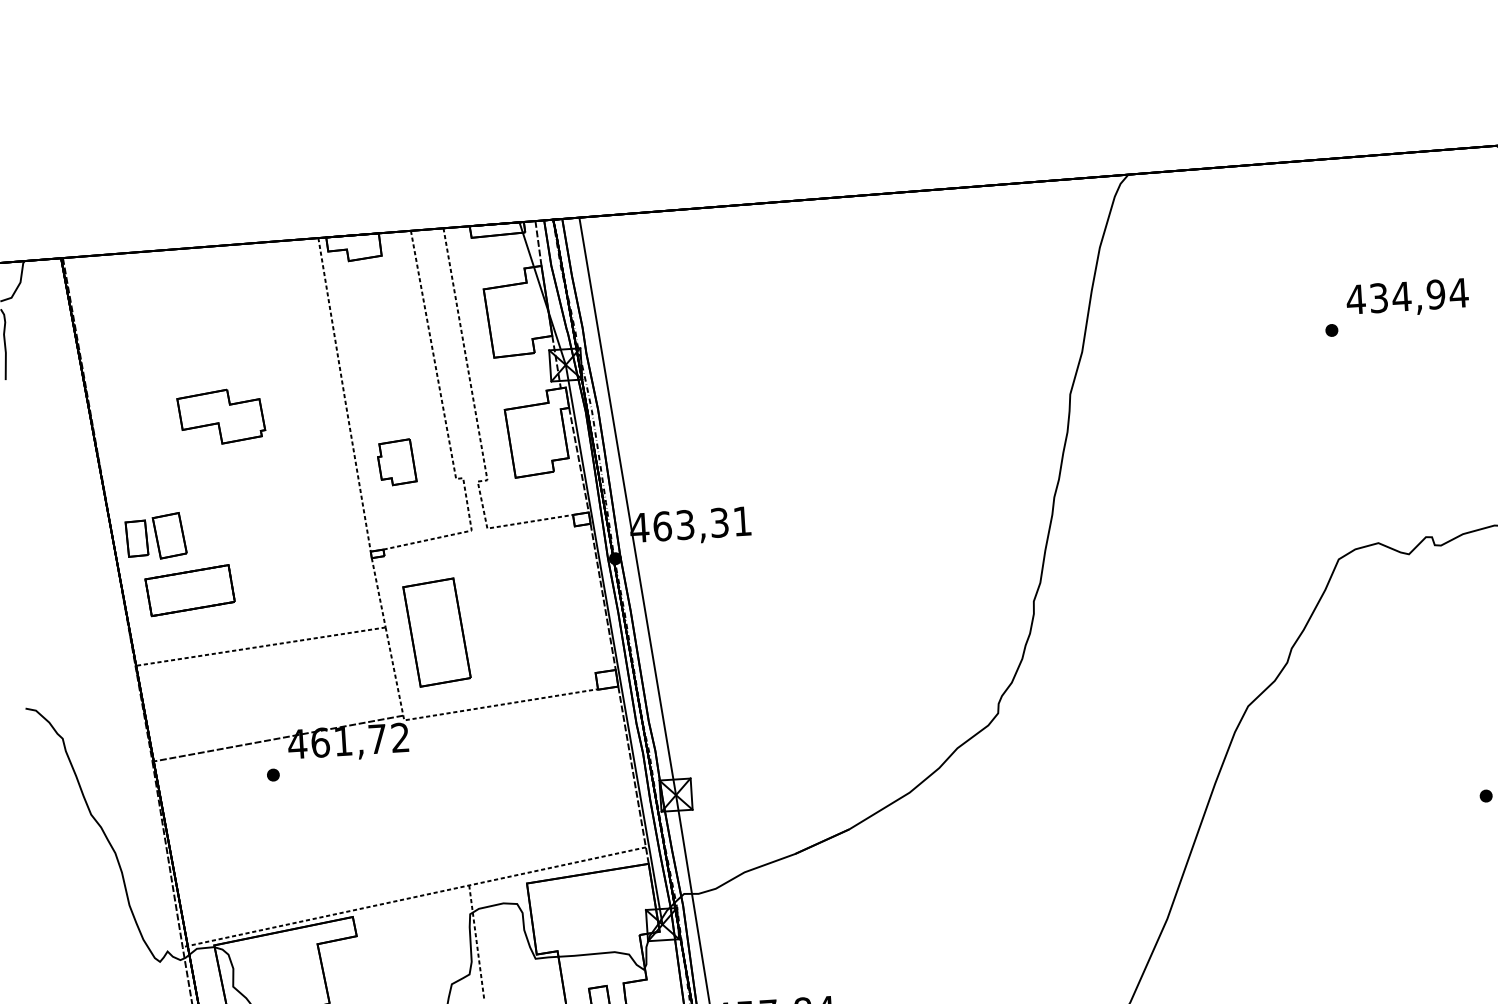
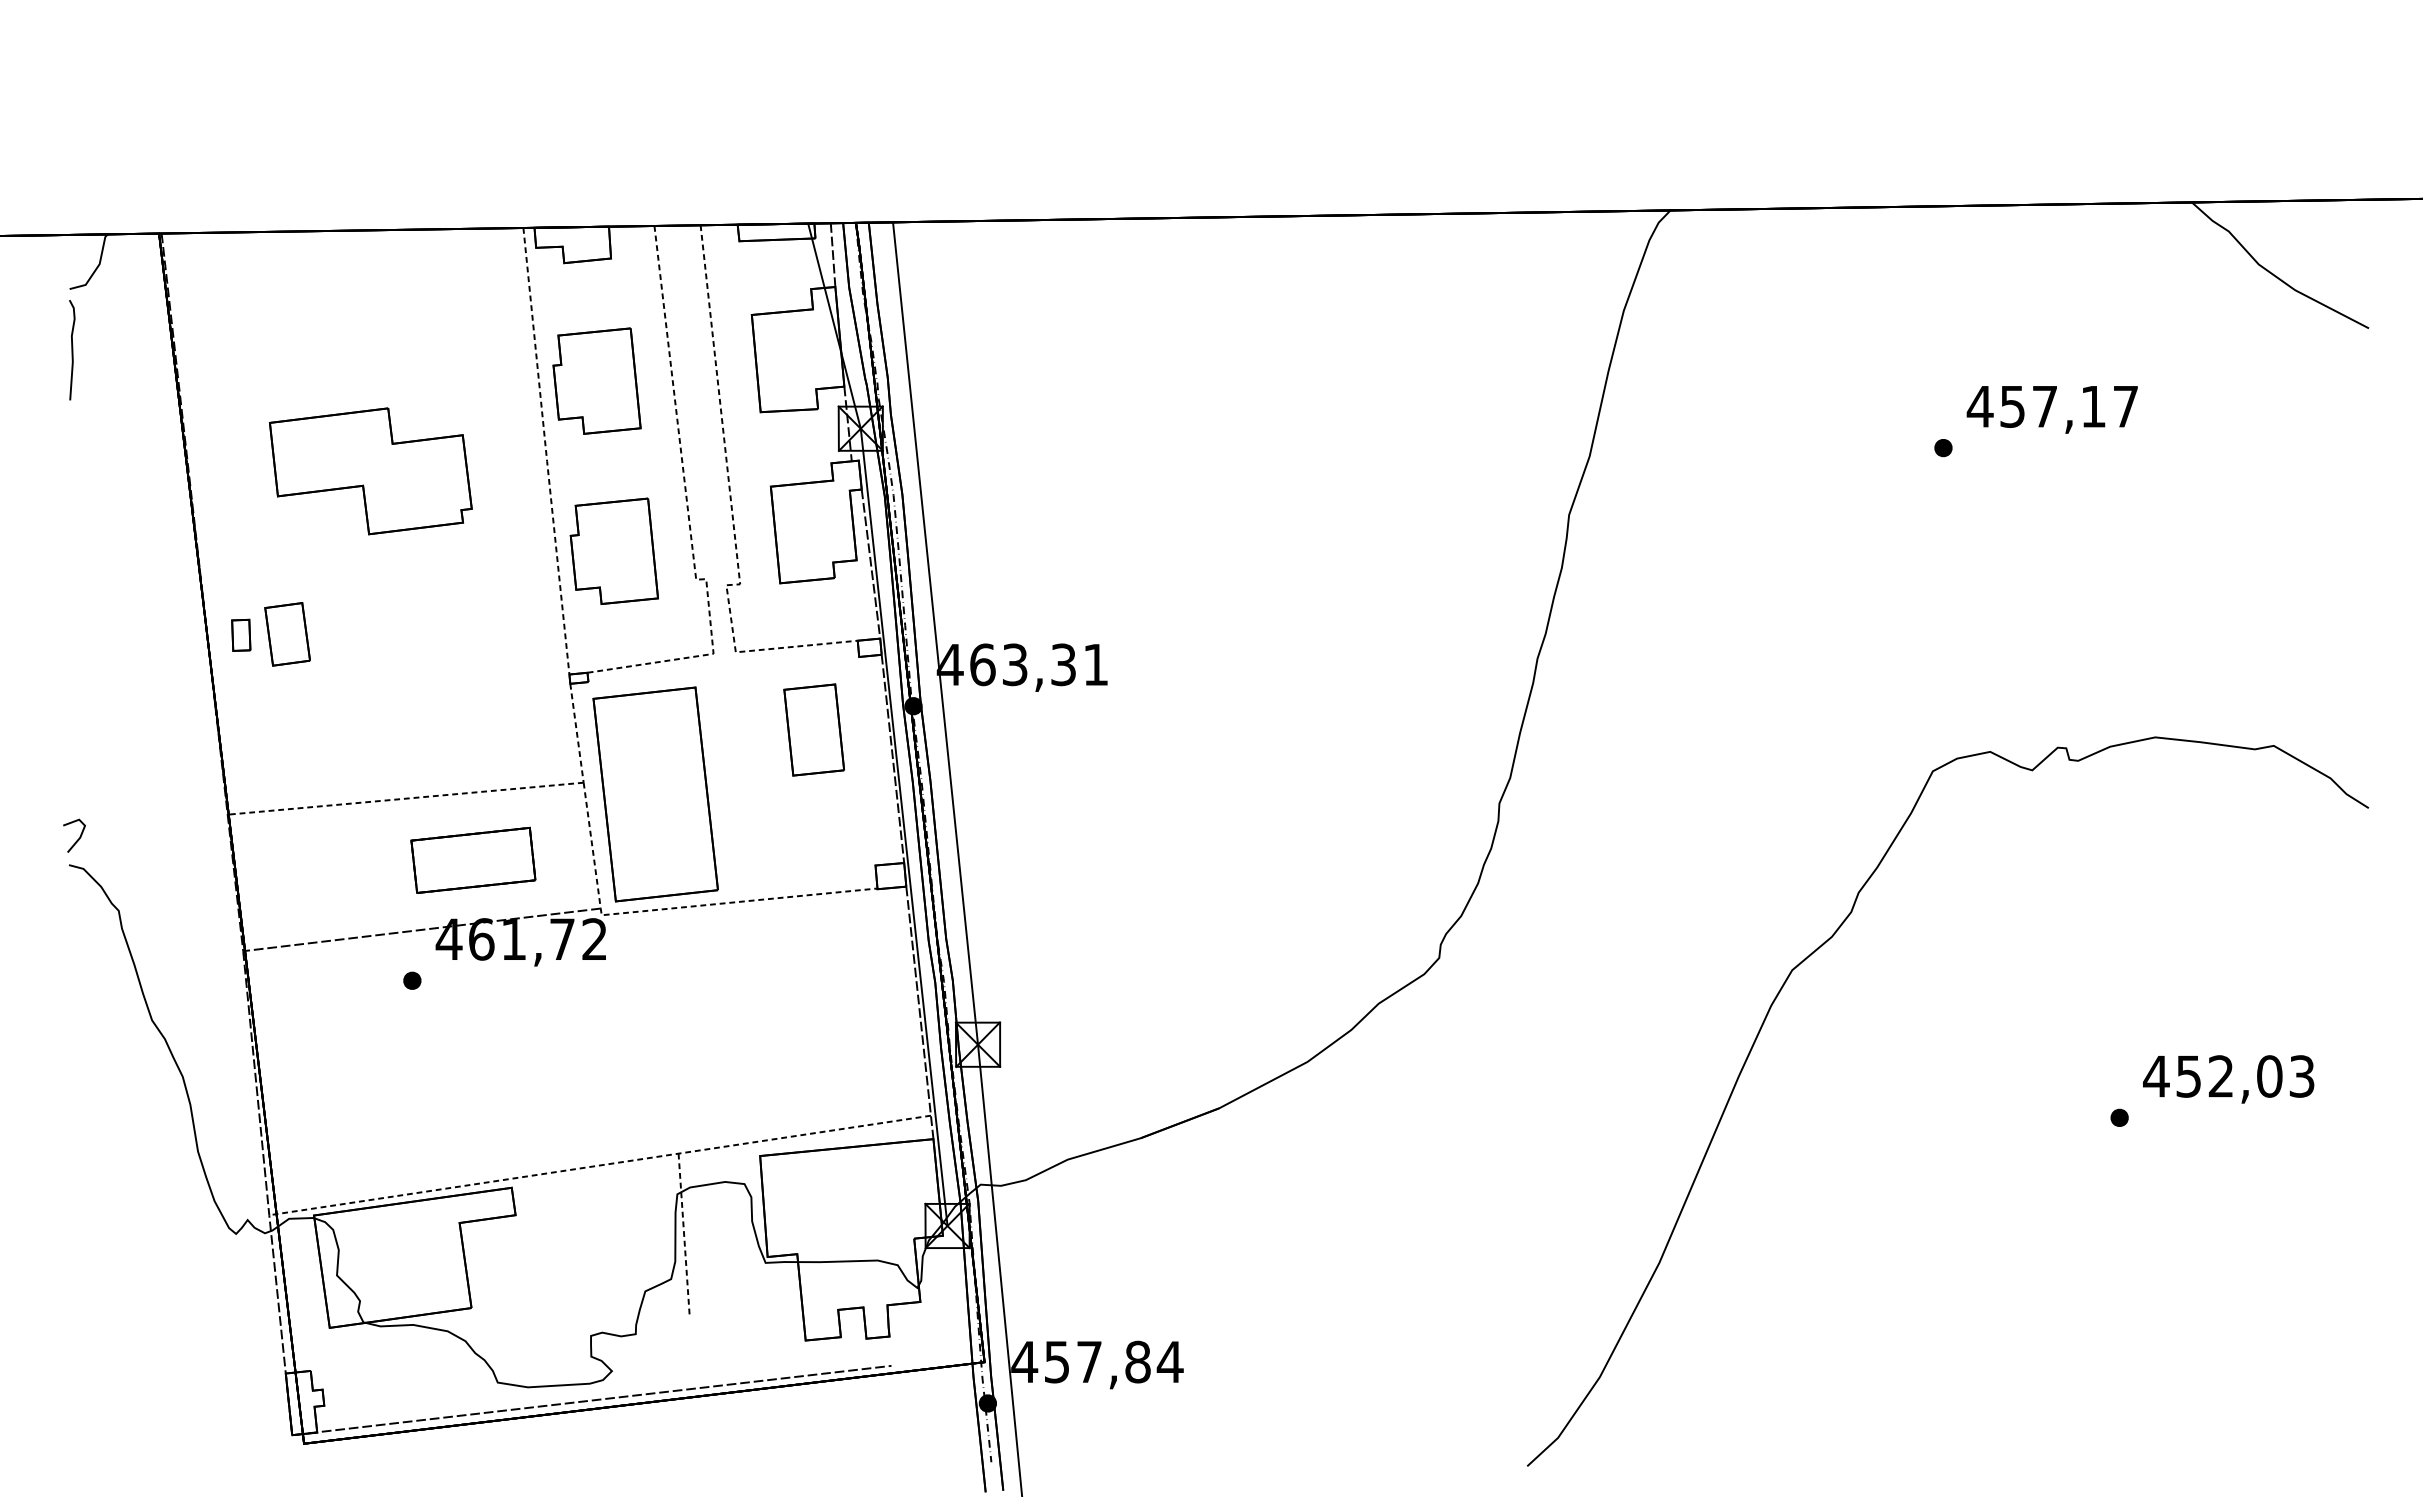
text: (1419, 295) -> (2069, 406), 434,94 -> 457,17
part: (376, 342) -> (596, 380), added
part: (221, 416) -> (370, 471), size x1.67
part: (396, 462) -> (613, 550), size x1.67
part: (137, 537) -> (241, 634), size x0.62
part: (545, 579) -> (813, 729), added
part: (190, 589) -> (473, 859), moved
part: (436, 632) -> (655, 794), size x1.43
line: (31, 689) -> (78, 838), added

